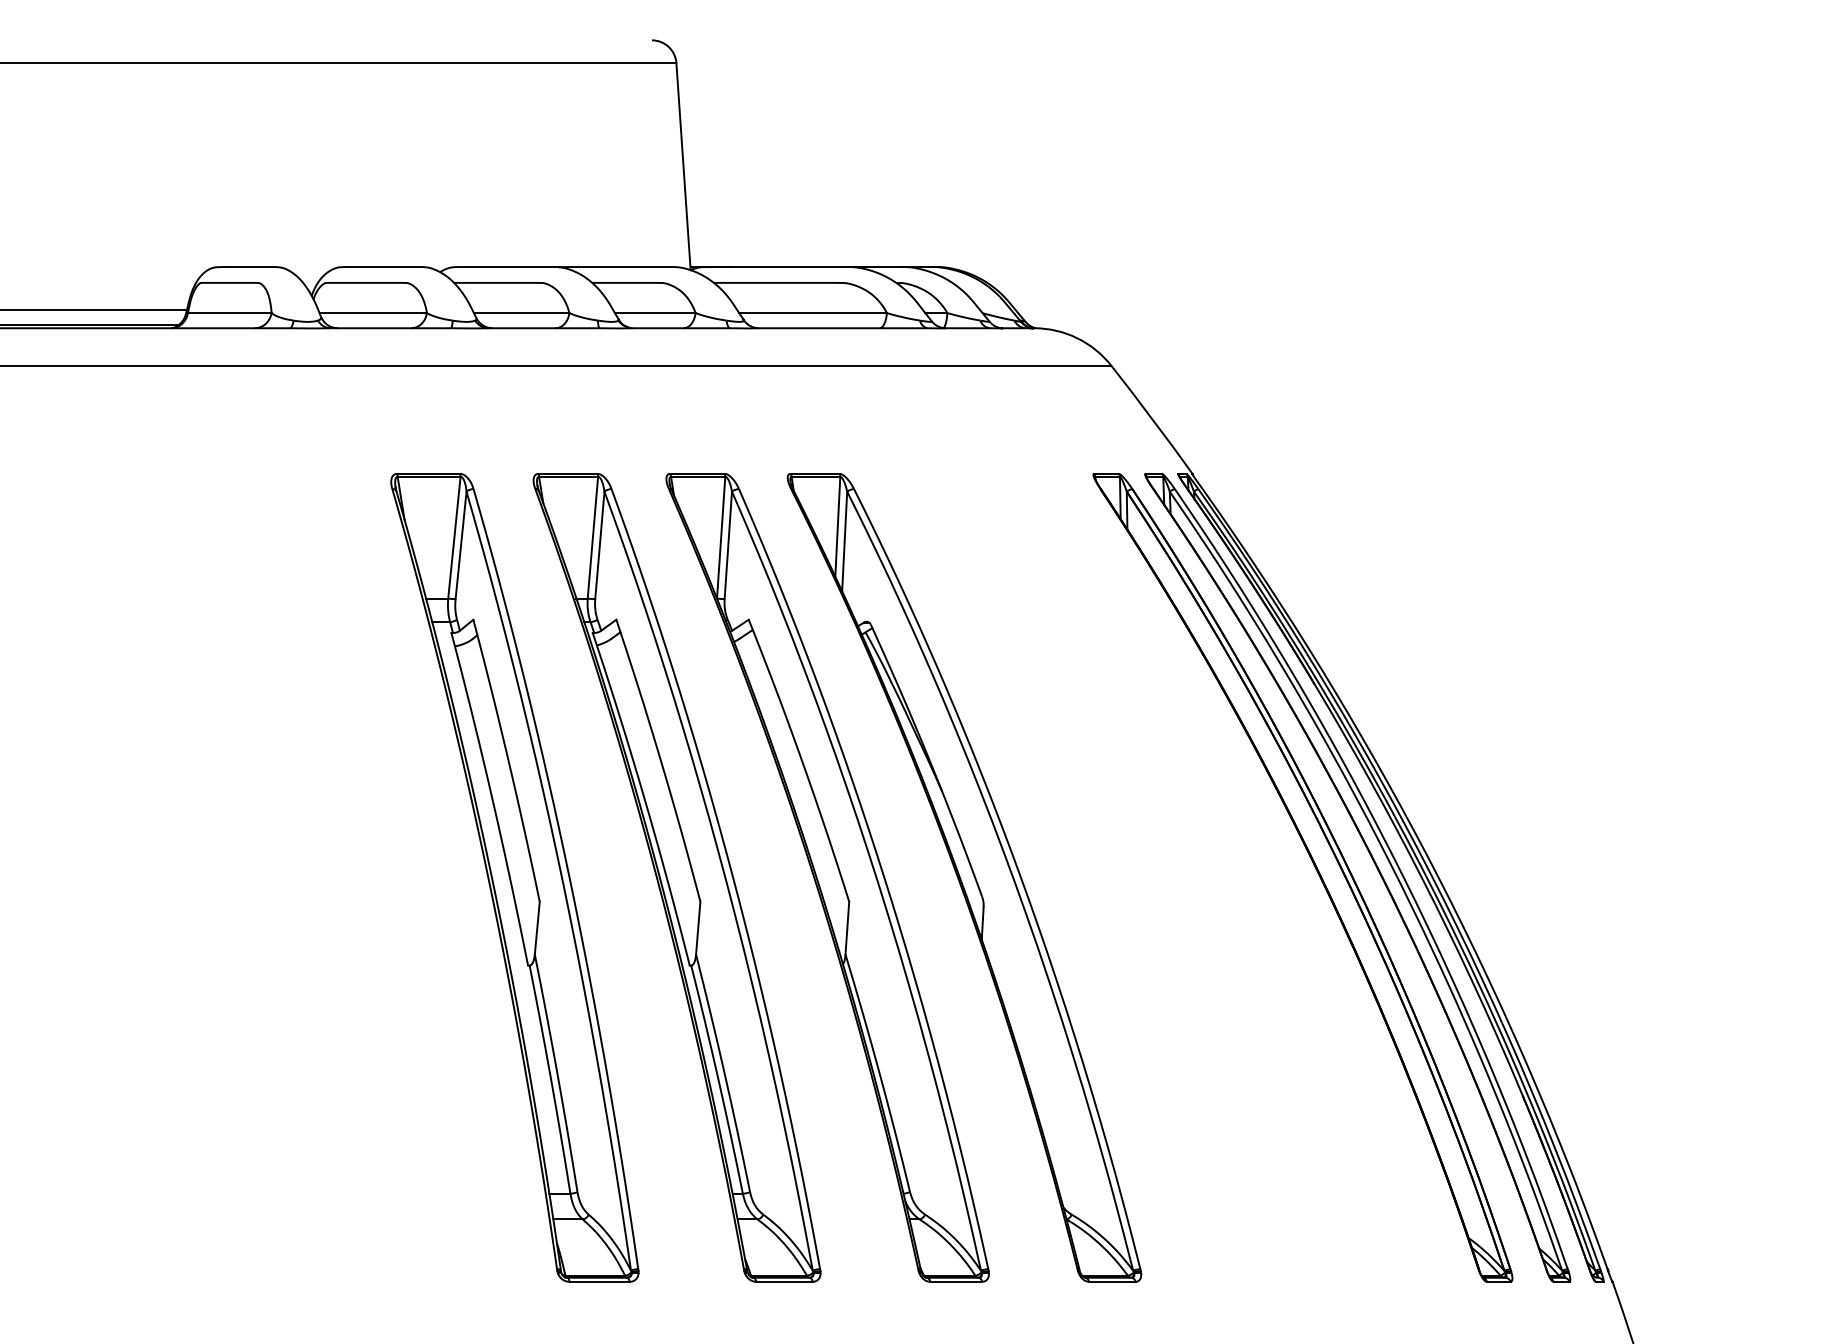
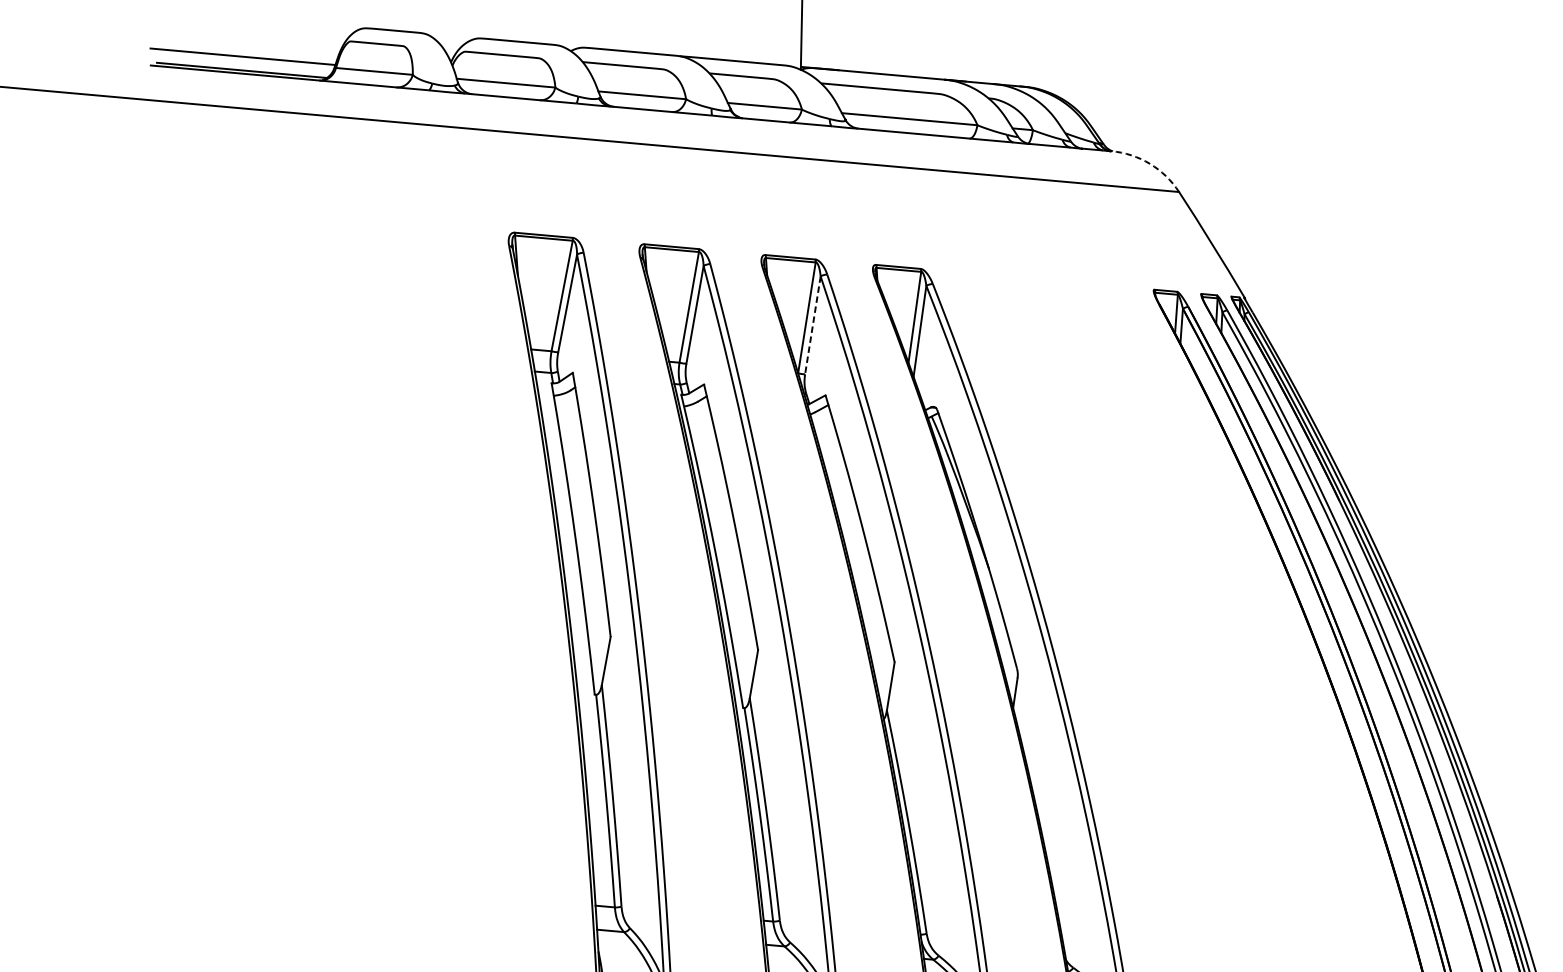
arc: (1077, 338) -> (1150, 164), solid -> dashed
line: (728, 545) -> (813, 325), solid -> dashed

